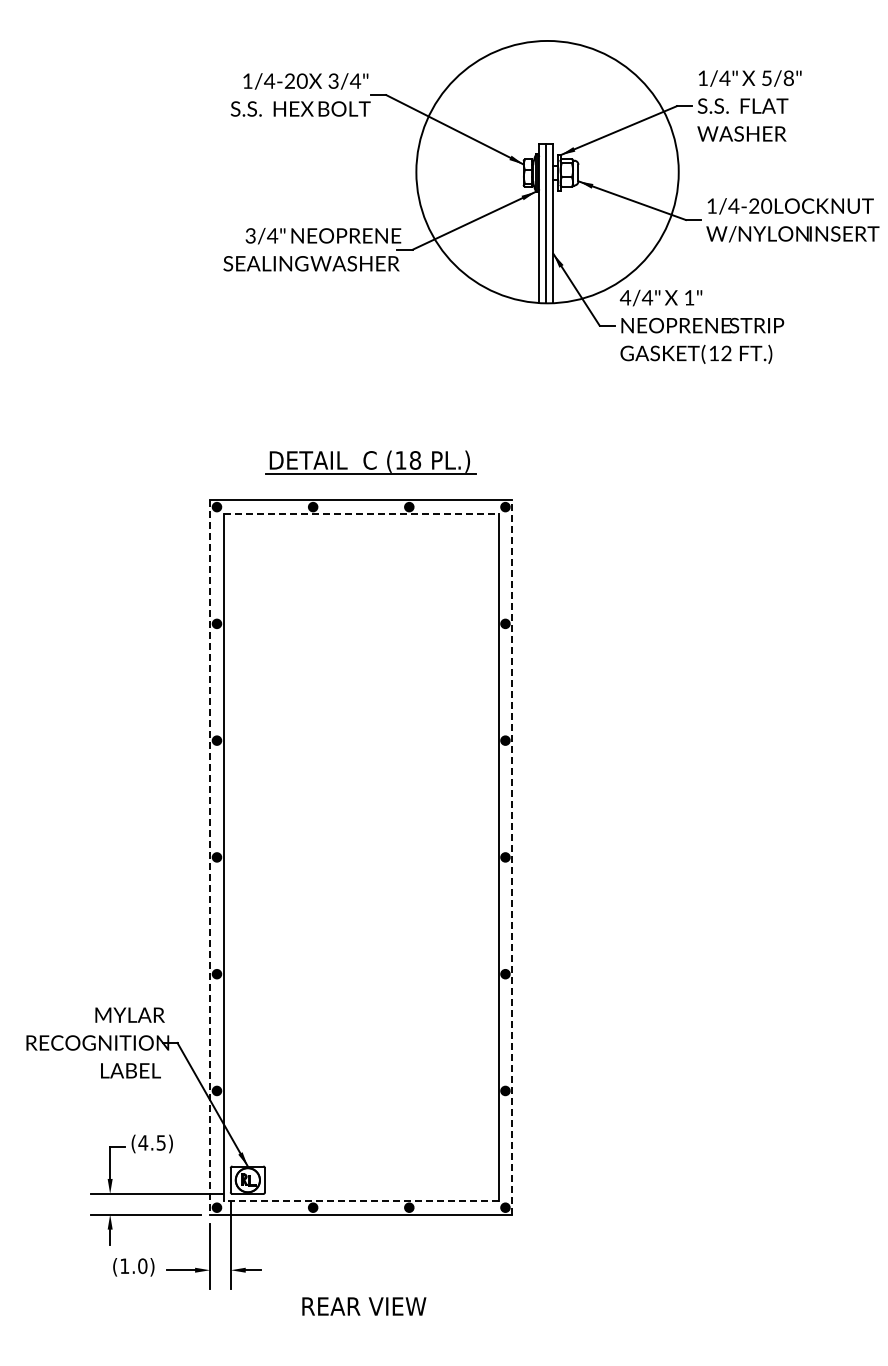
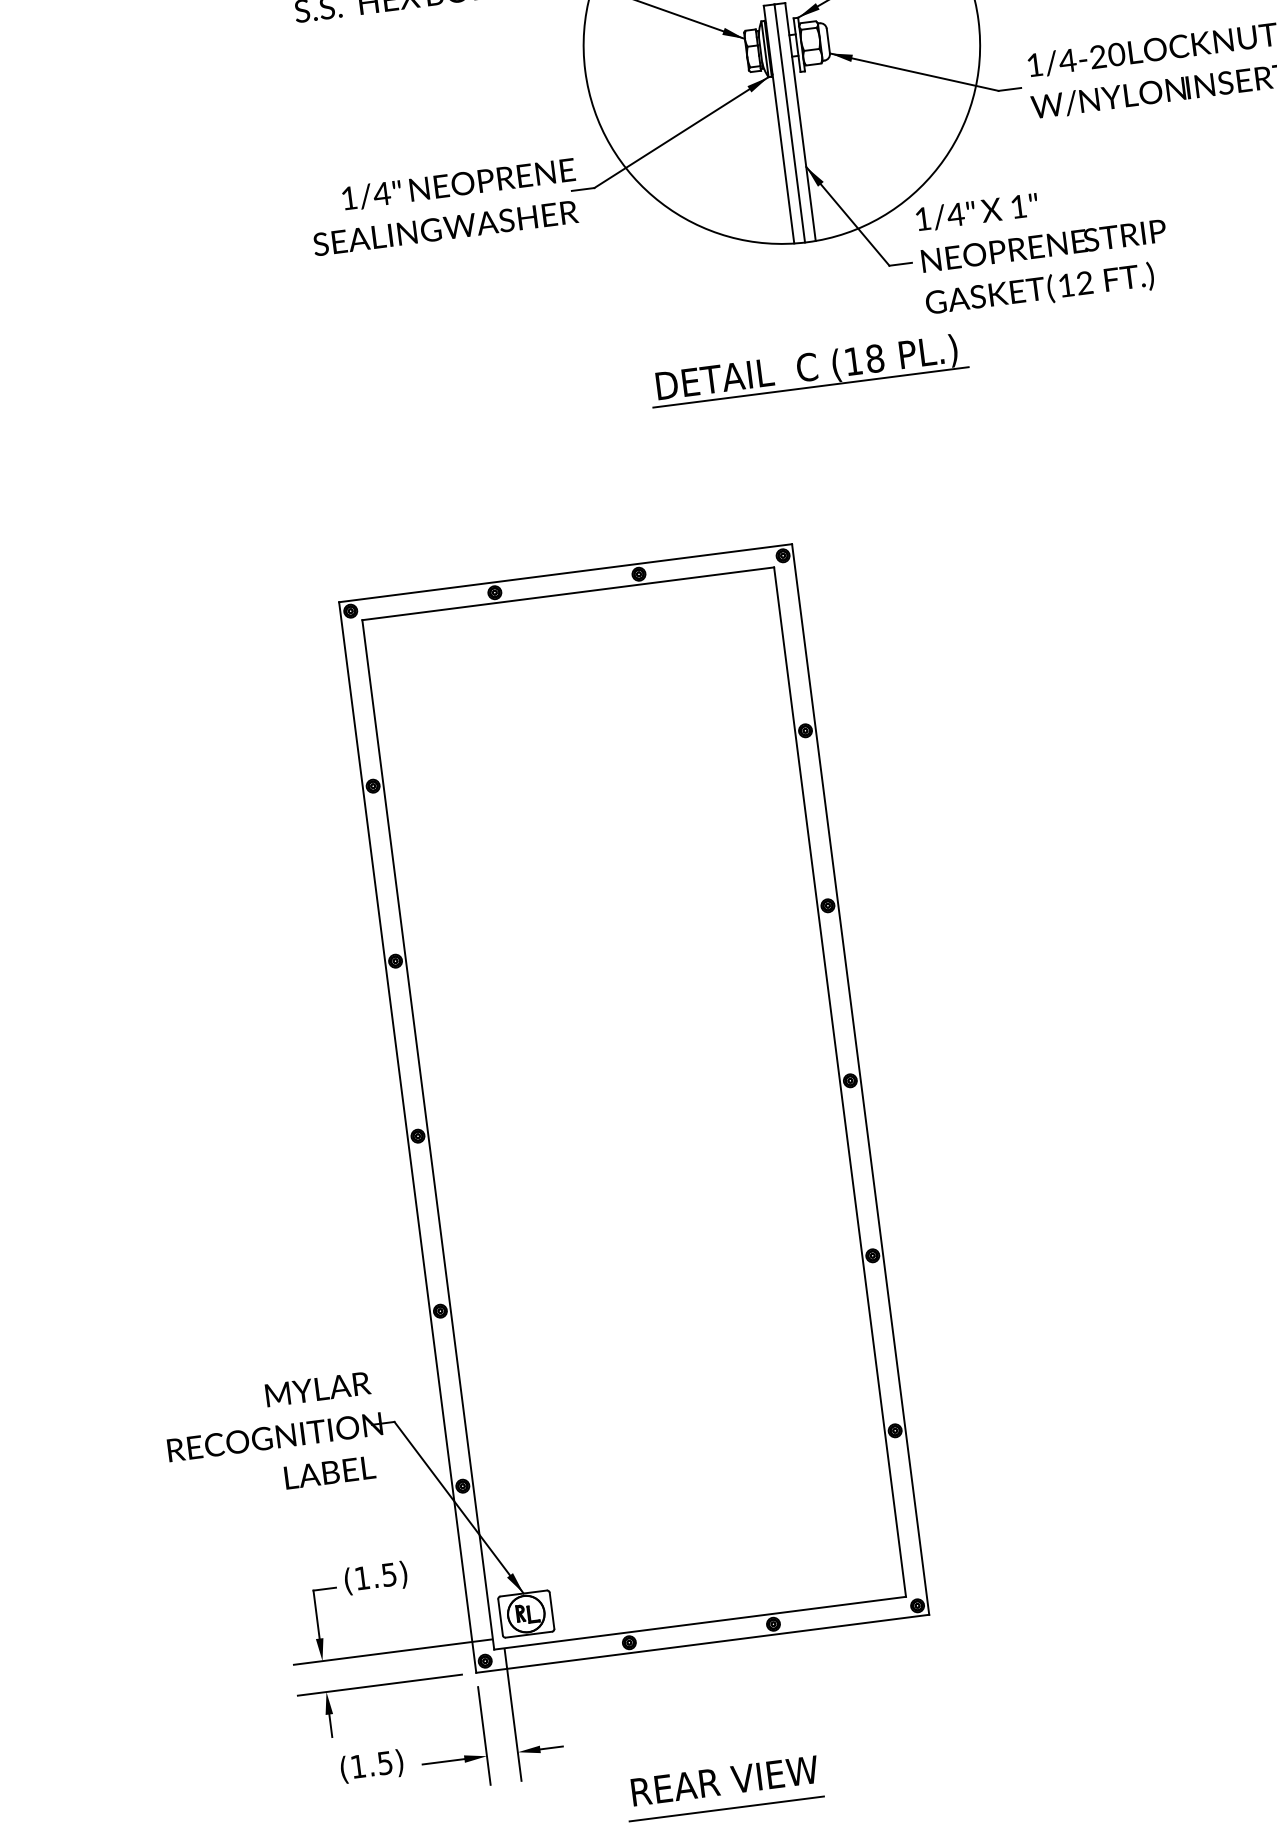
text: (250, 235) -> (348, 197), 3/4" -> 1/4"
text: (625, 297) -> (922, 218), 4/4" -> 1/4"
part: (370, 462) -> (808, 370), moved
line: (361, 513) -> (568, 593), dashed -> solid
line: (512, 856) -> (860, 1078), dashed -> solid
line: (210, 857) -> (408, 1137), dashed -> solid
text: (143, 1142) -> (362, 1577), (4.5) -> (1.5)
line: (360, 1200) -> (698, 1622), dashed -> solid
text: (142, 1266) -> (384, 1763), (1.0) -> (1.5)
line: (362, 1325) -> (725, 1809), added

